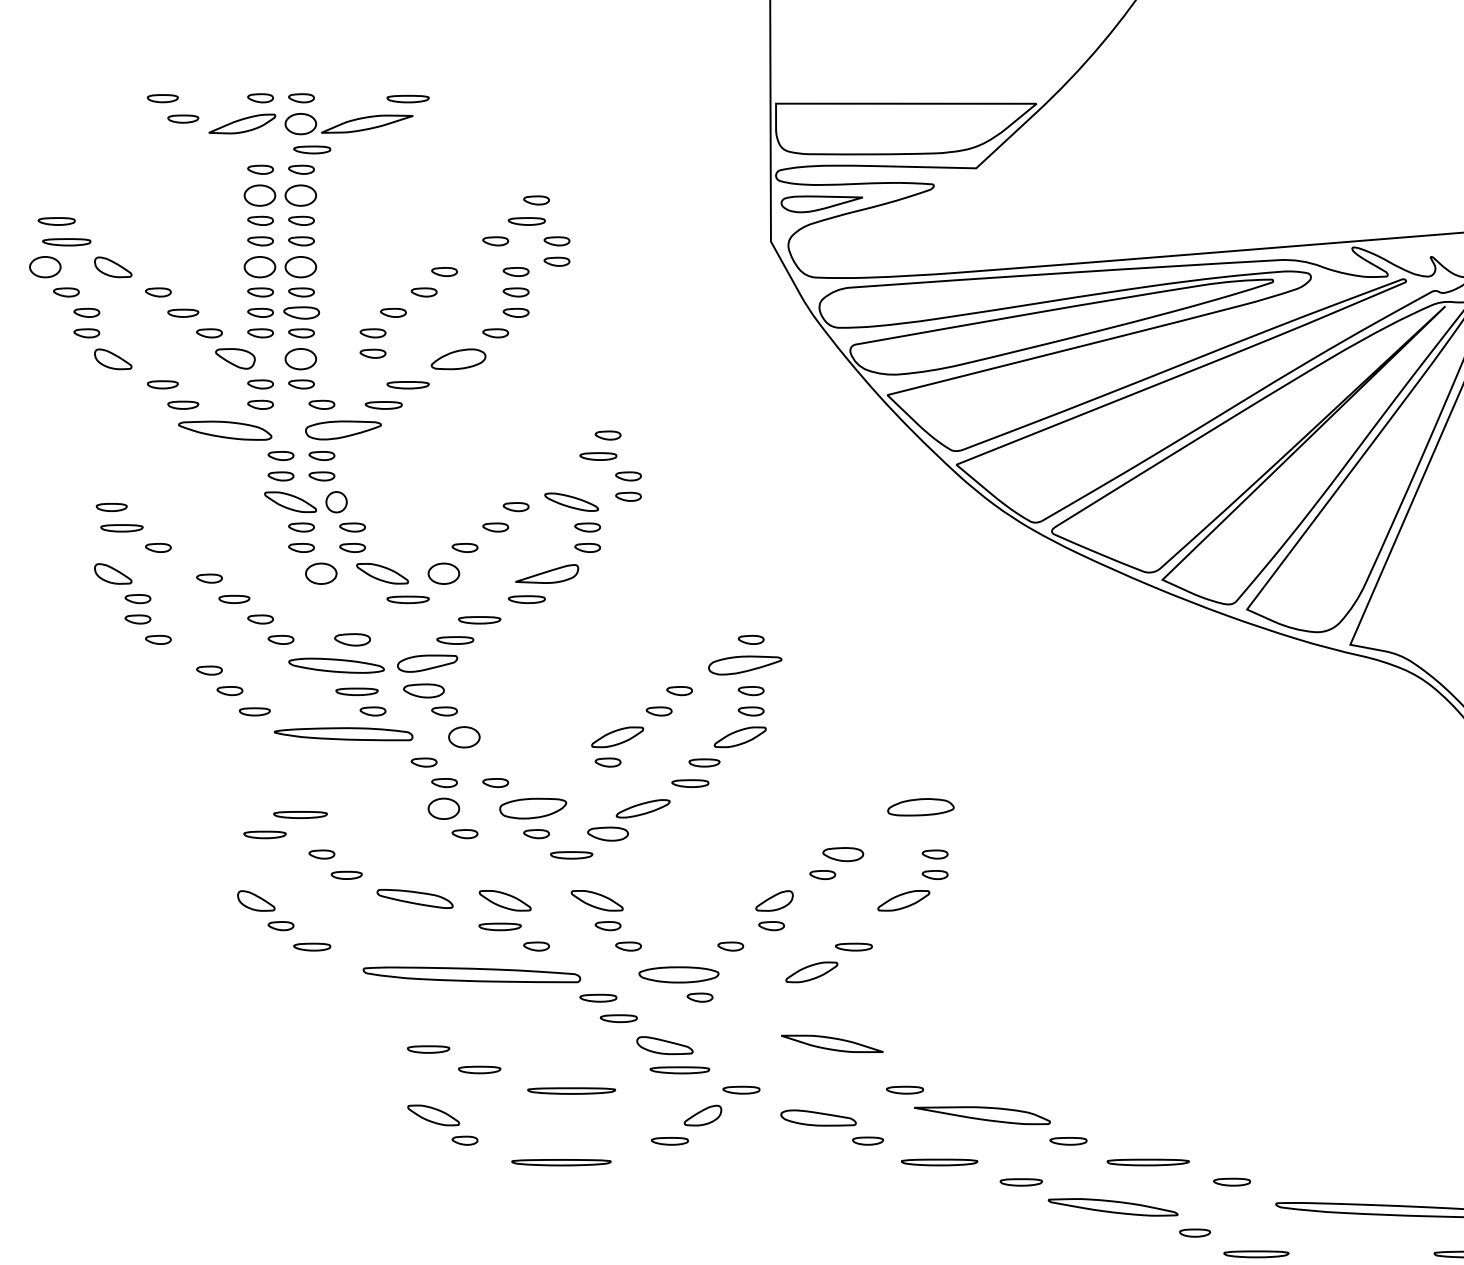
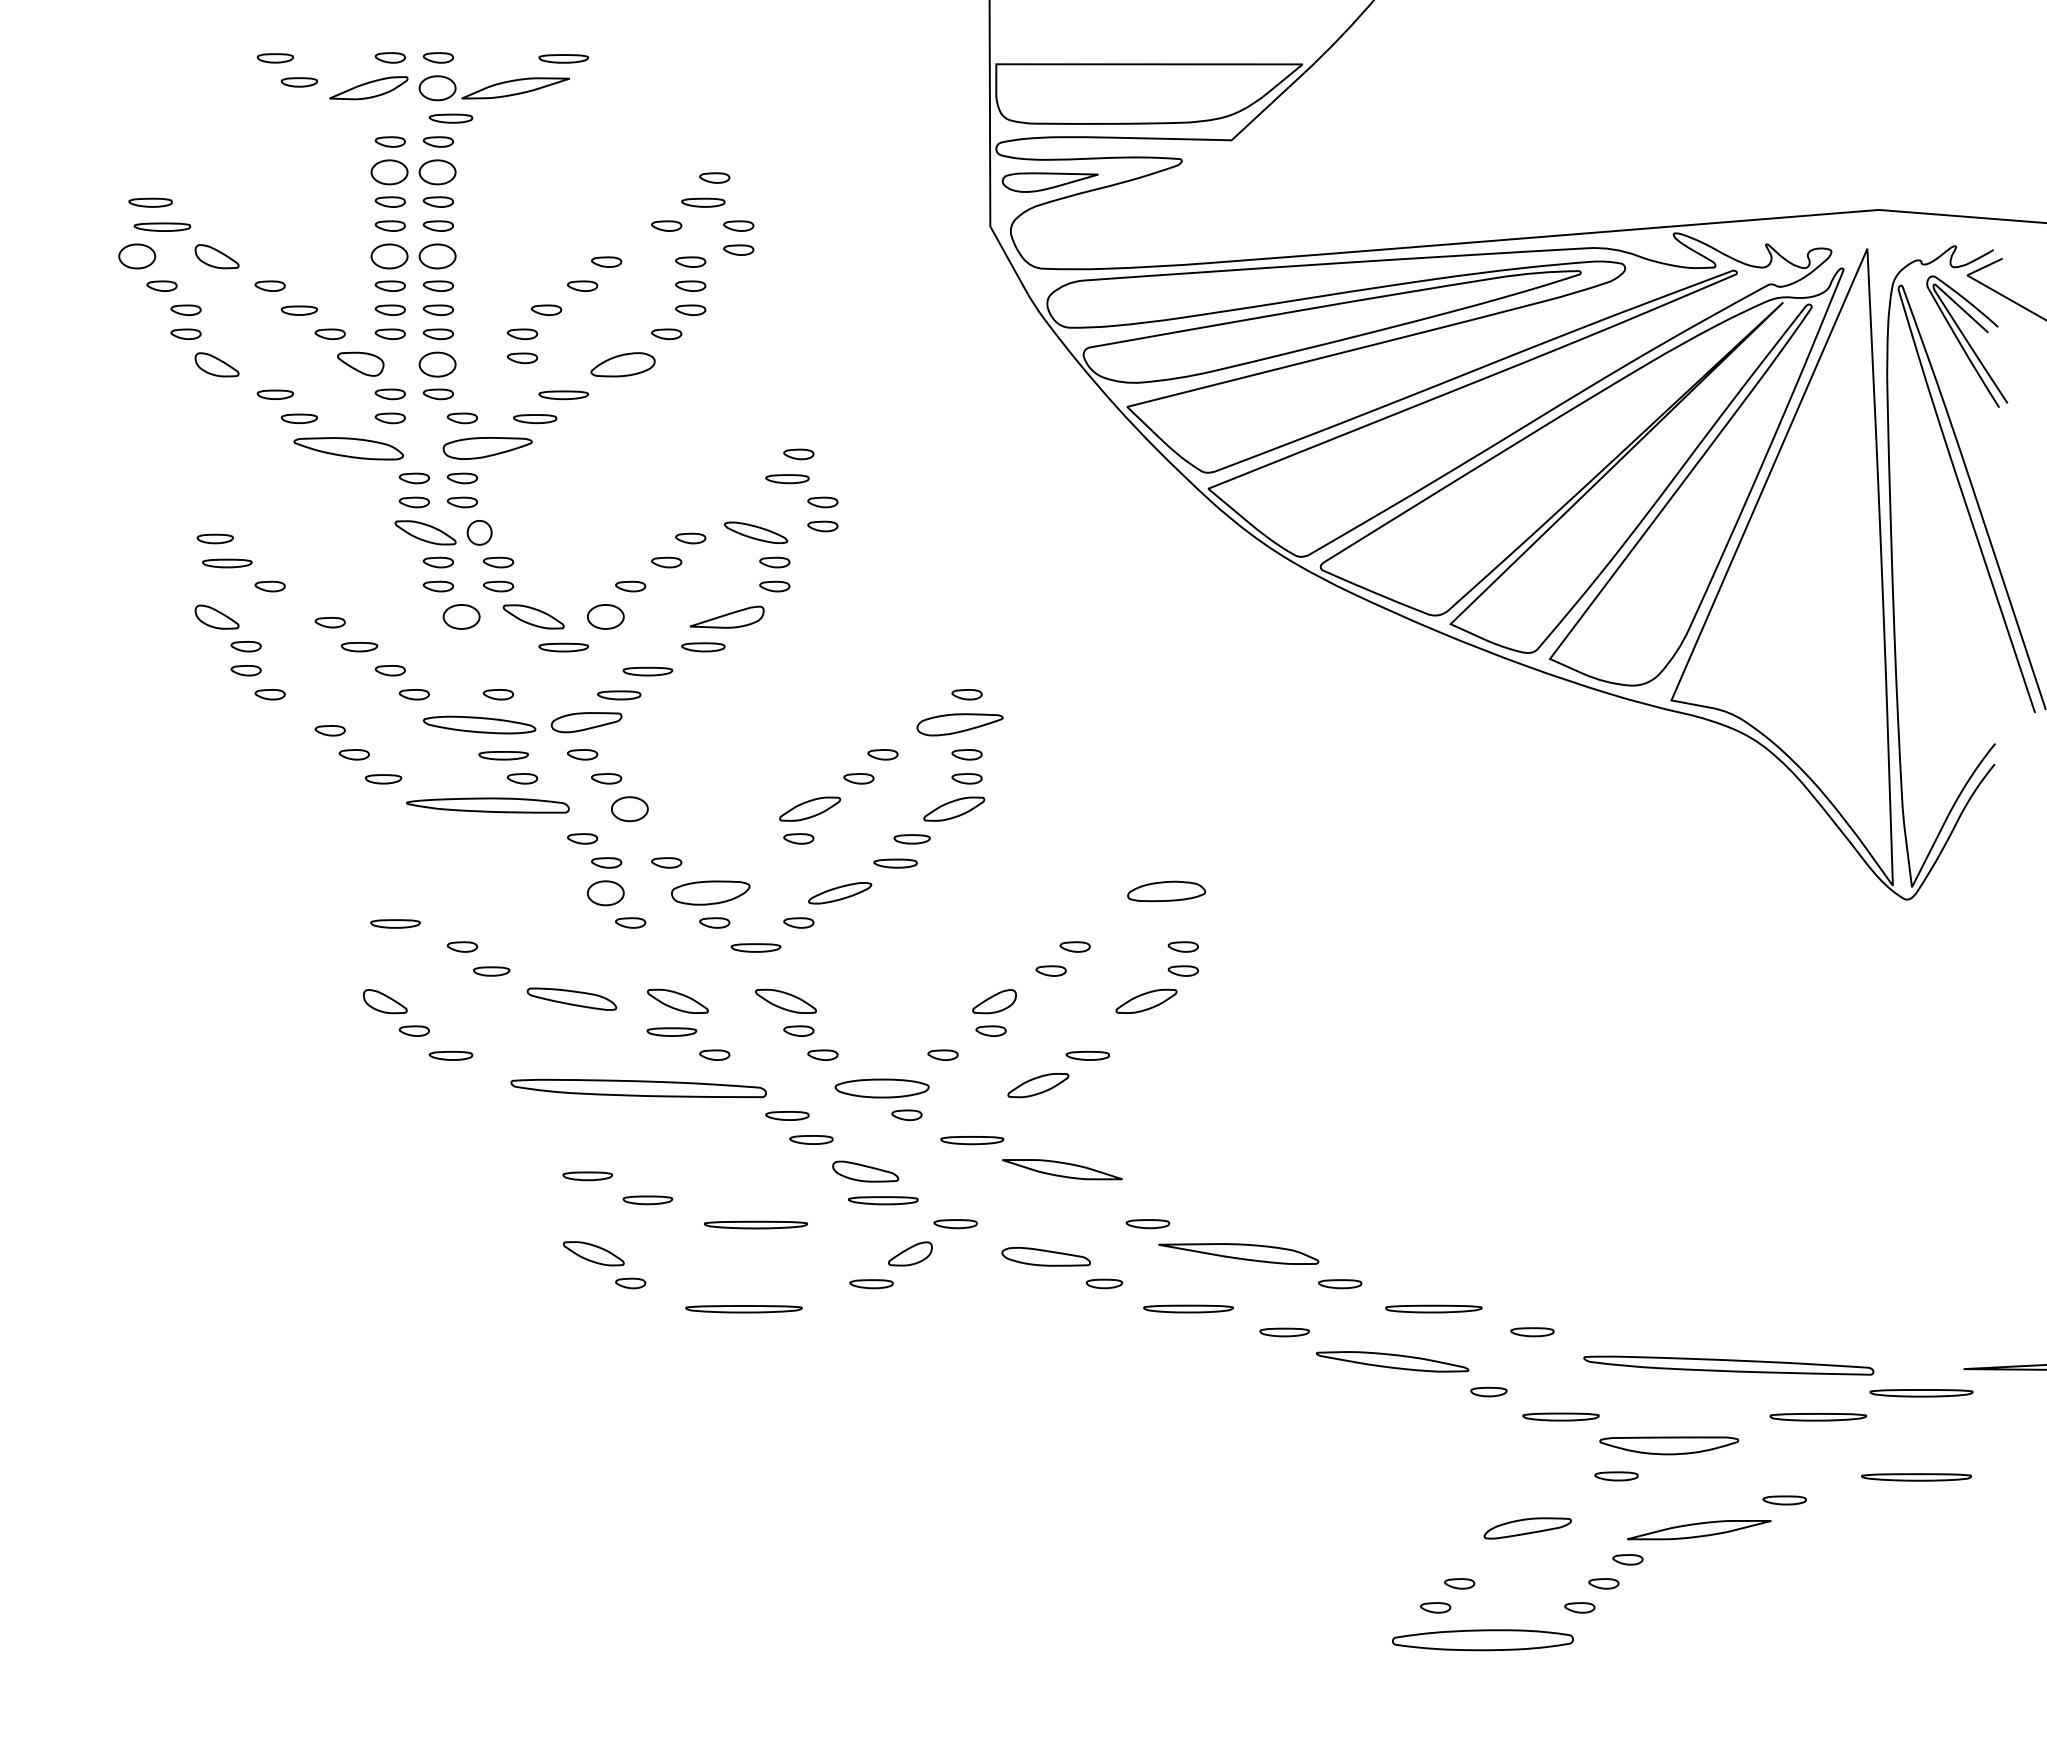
part: (300, 312) -> (437, 309), size x0.71
part: (352, 639) -> (498, 694), size x0.71
part: (424, 690) -> (582, 754), size x0.62
part: (300, 814) -> (972, 1140), moved
part: (607, 833) -> (798, 922), size x0.62
part: (842, 854) -> (1074, 946), size x0.62

